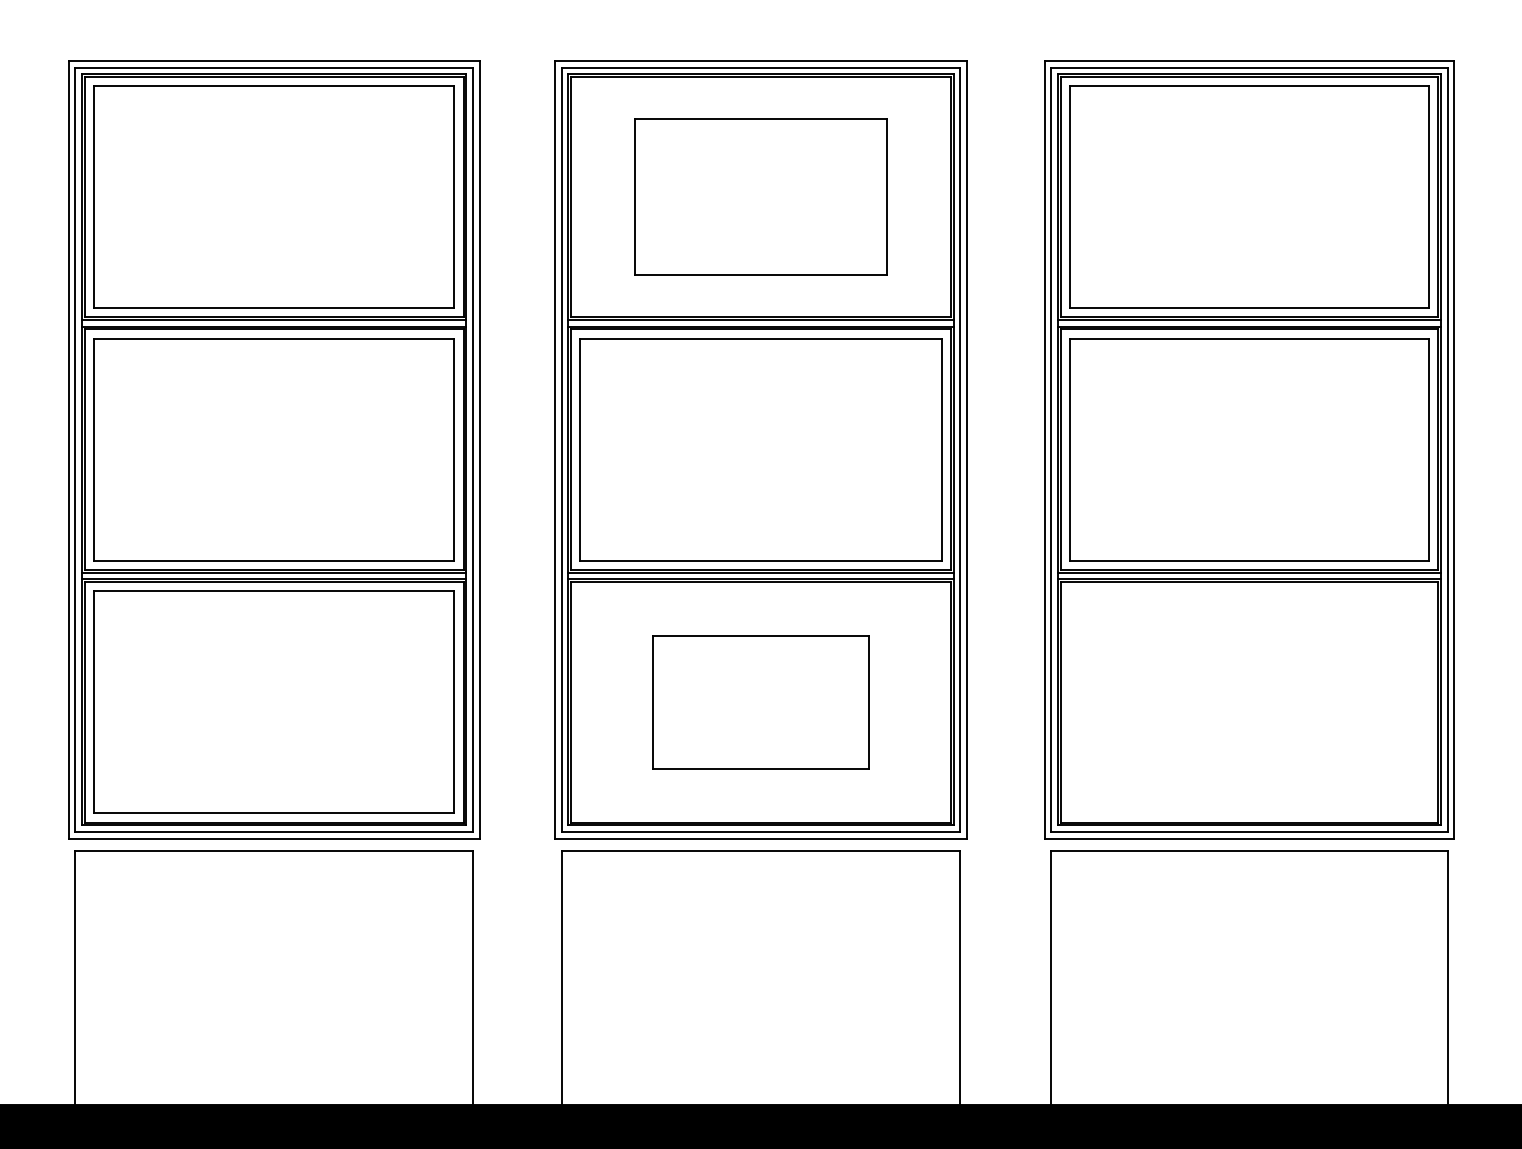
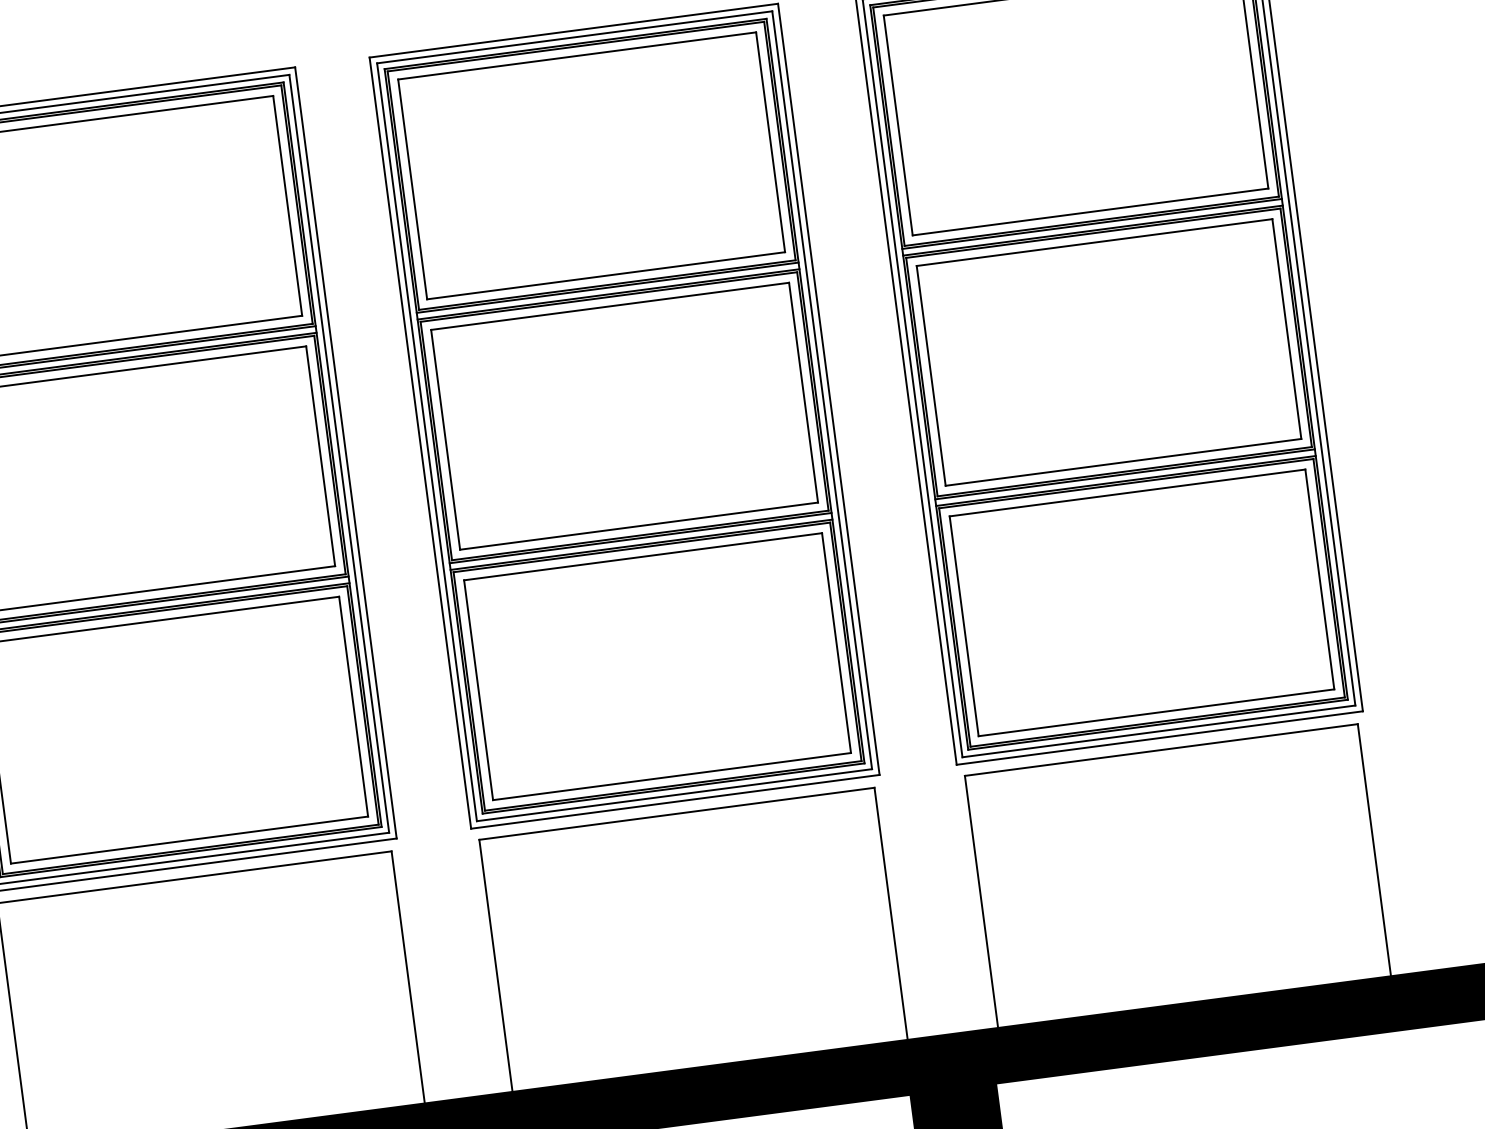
part: (760, 196) -> (591, 165), size x1.43
part: (760, 701) -> (656, 665), size x1.67
part: (1249, 701) -> (1141, 602), added

